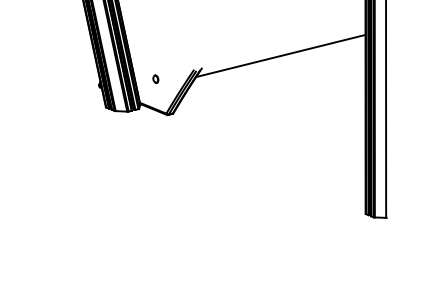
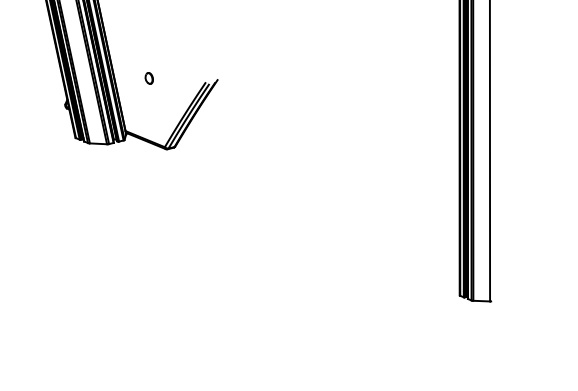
line: (280, 55) -> (333, 61), removed
part: (155, 78) -> (148, 77), moved

